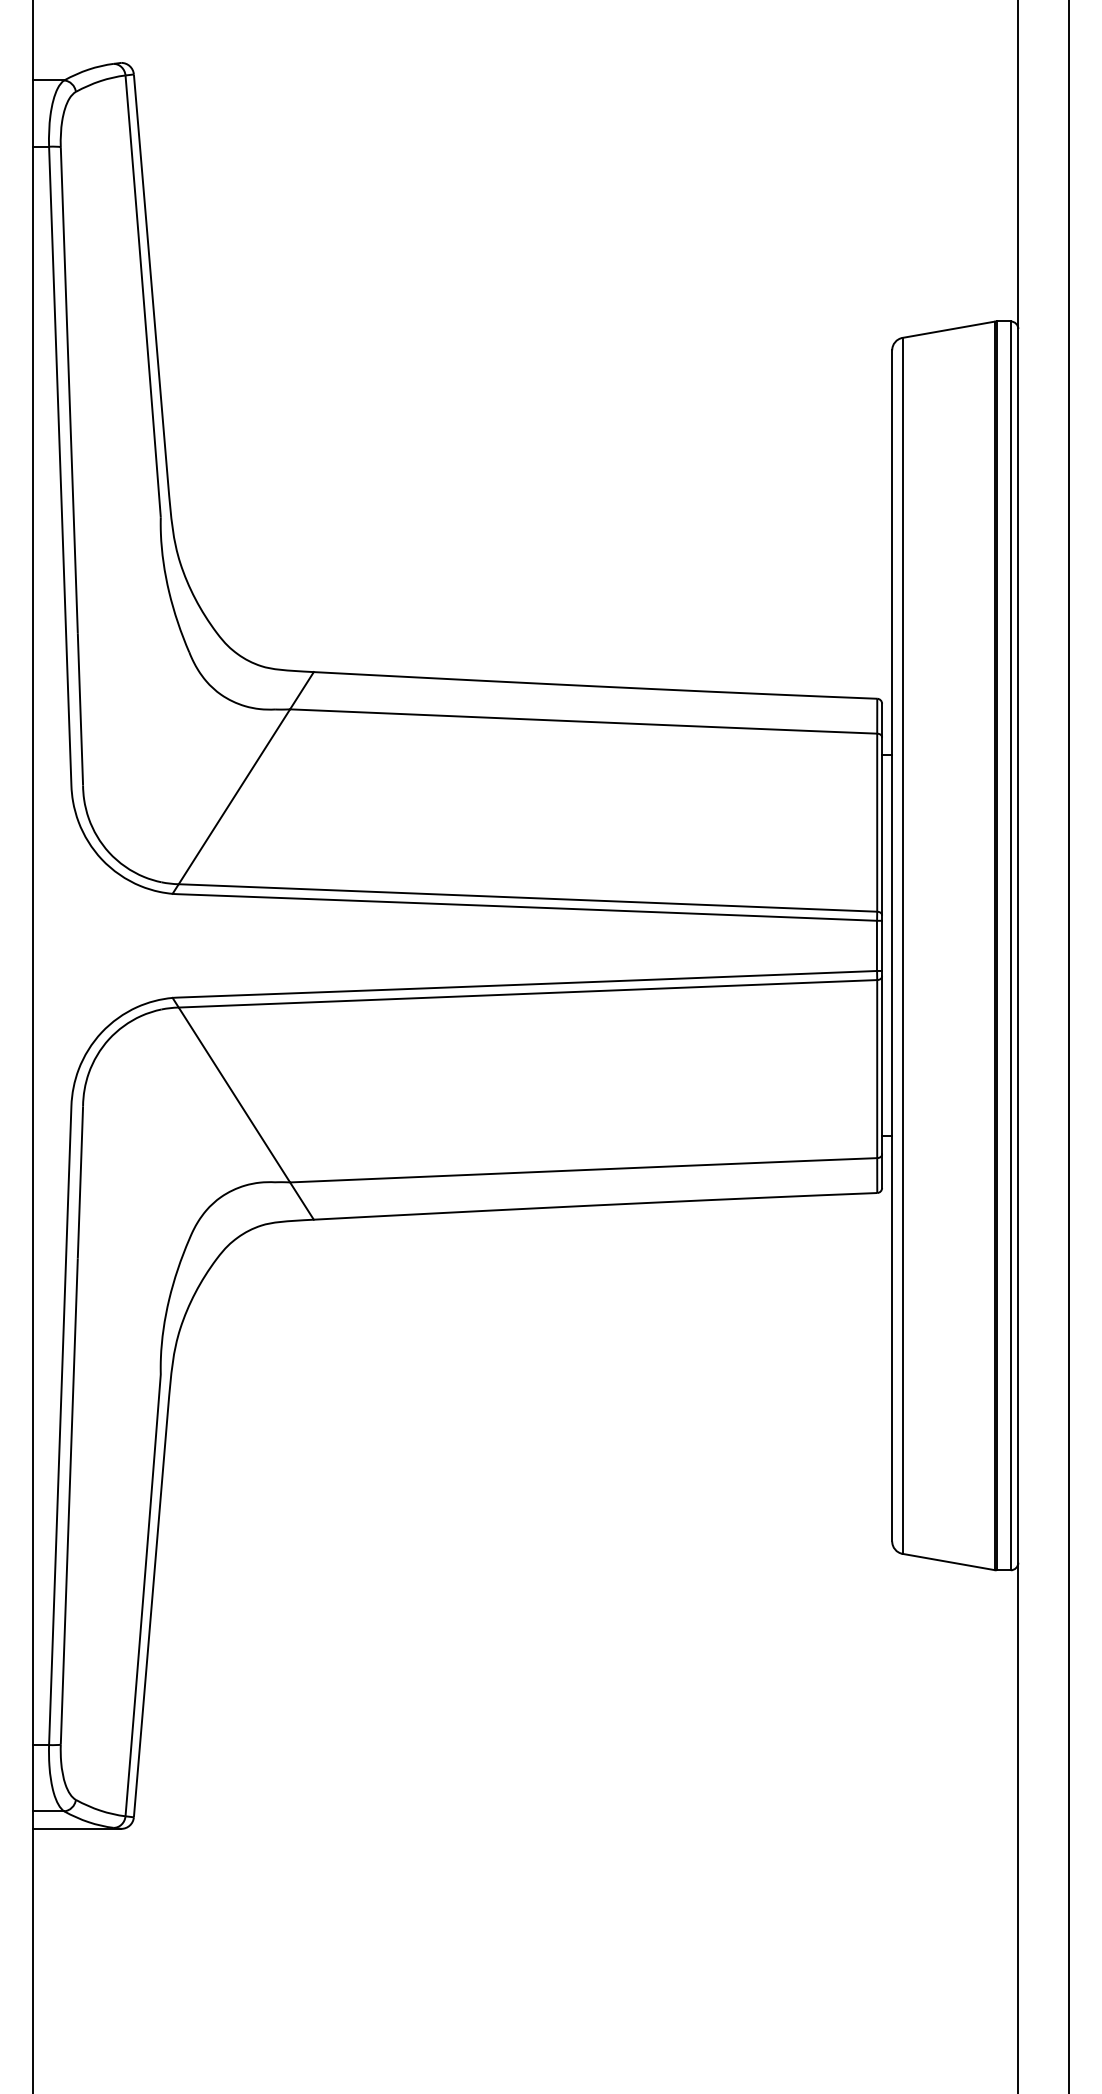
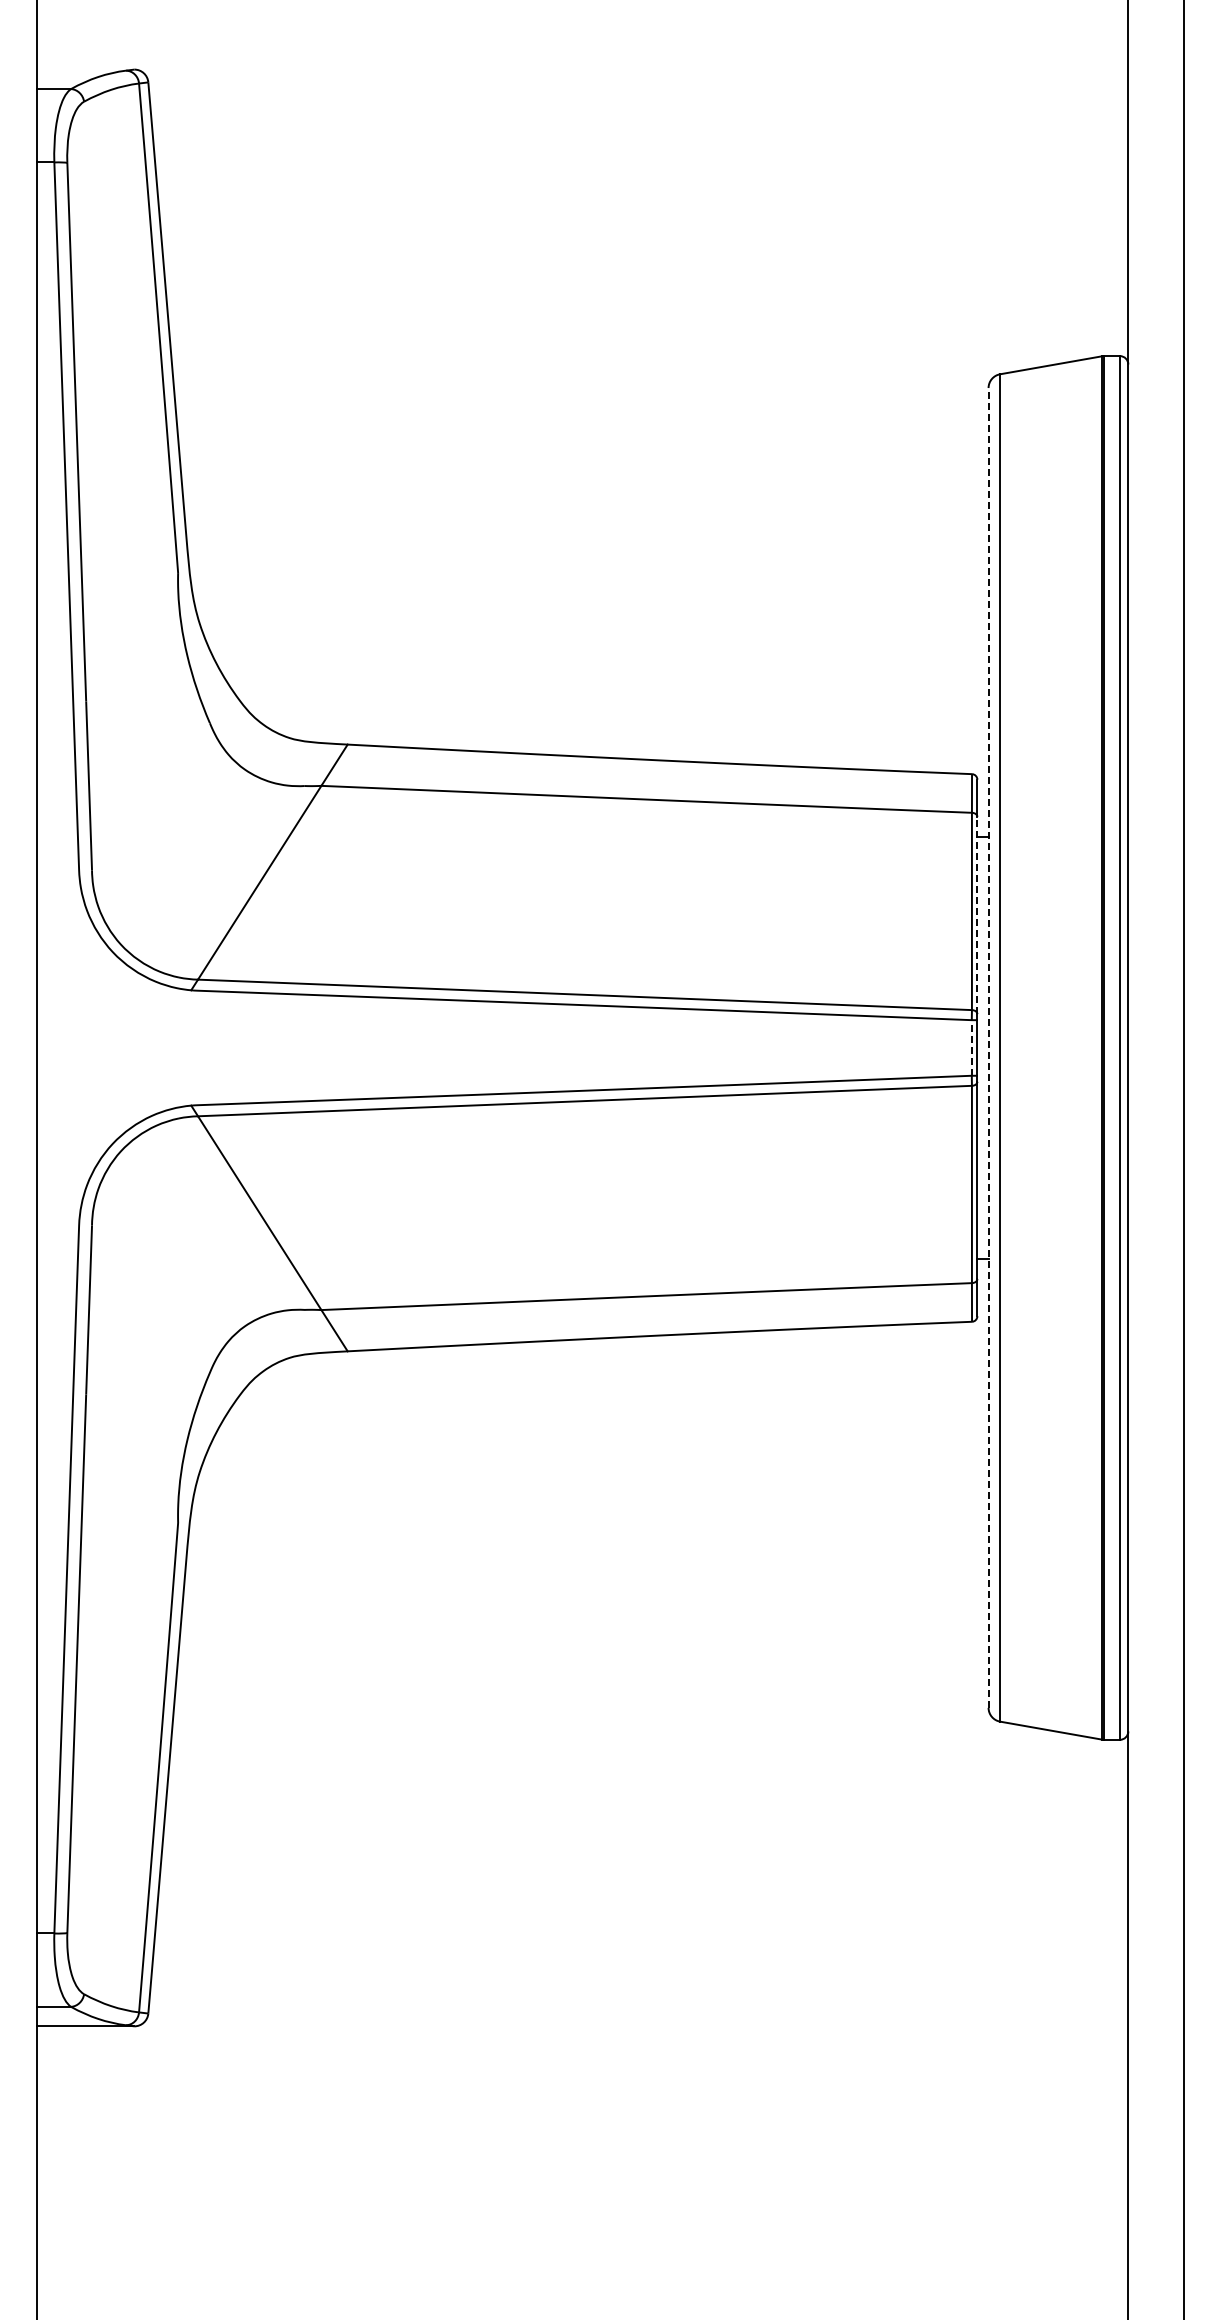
line: (882, 826) -> (977, 915), solid -> dashed
line: (876, 945) -> (971, 1047), solid -> dashed
line: (892, 945) -> (988, 1047), solid -> dashed

